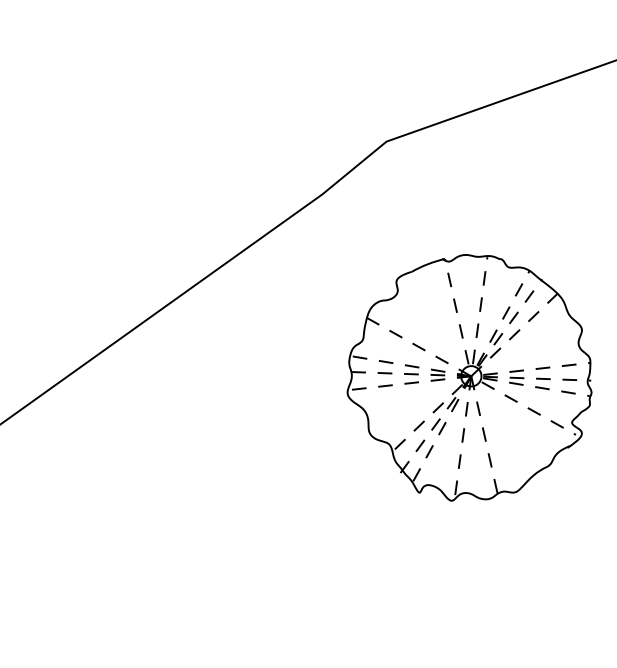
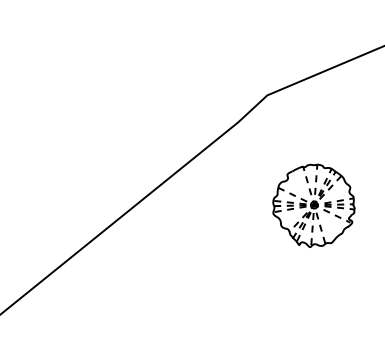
part: (469, 377) -> (313, 205), size x0.7

